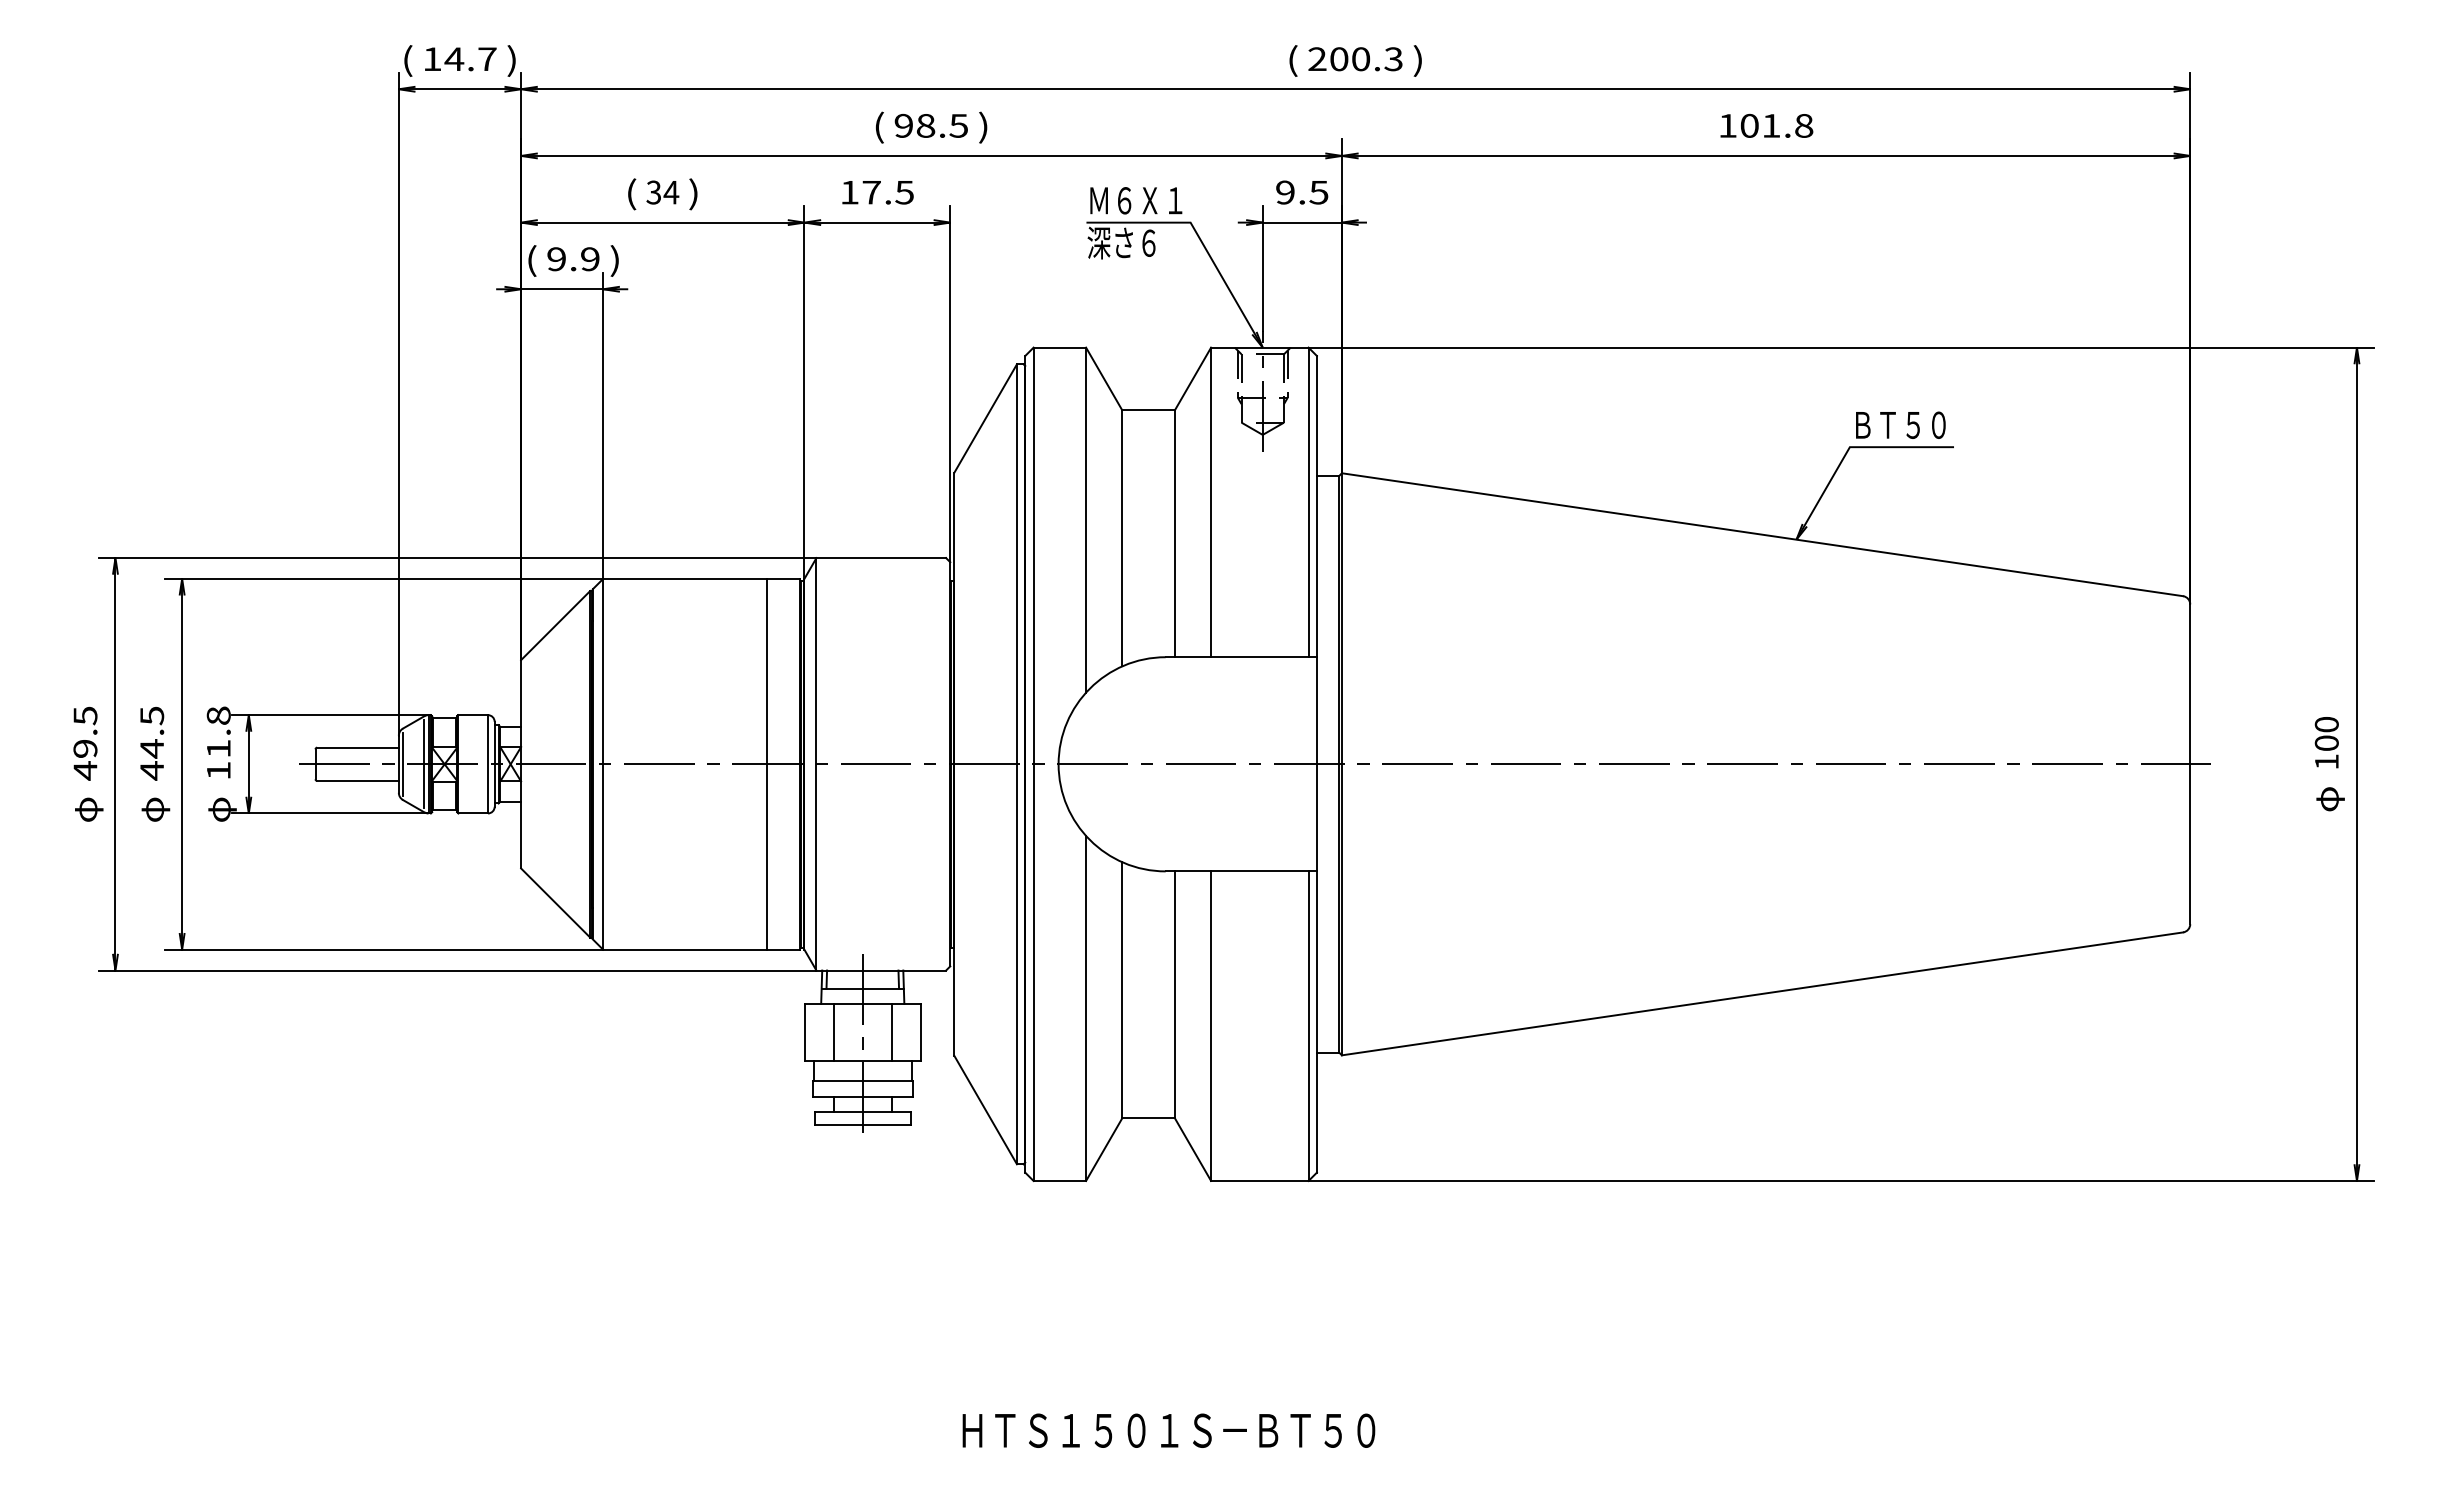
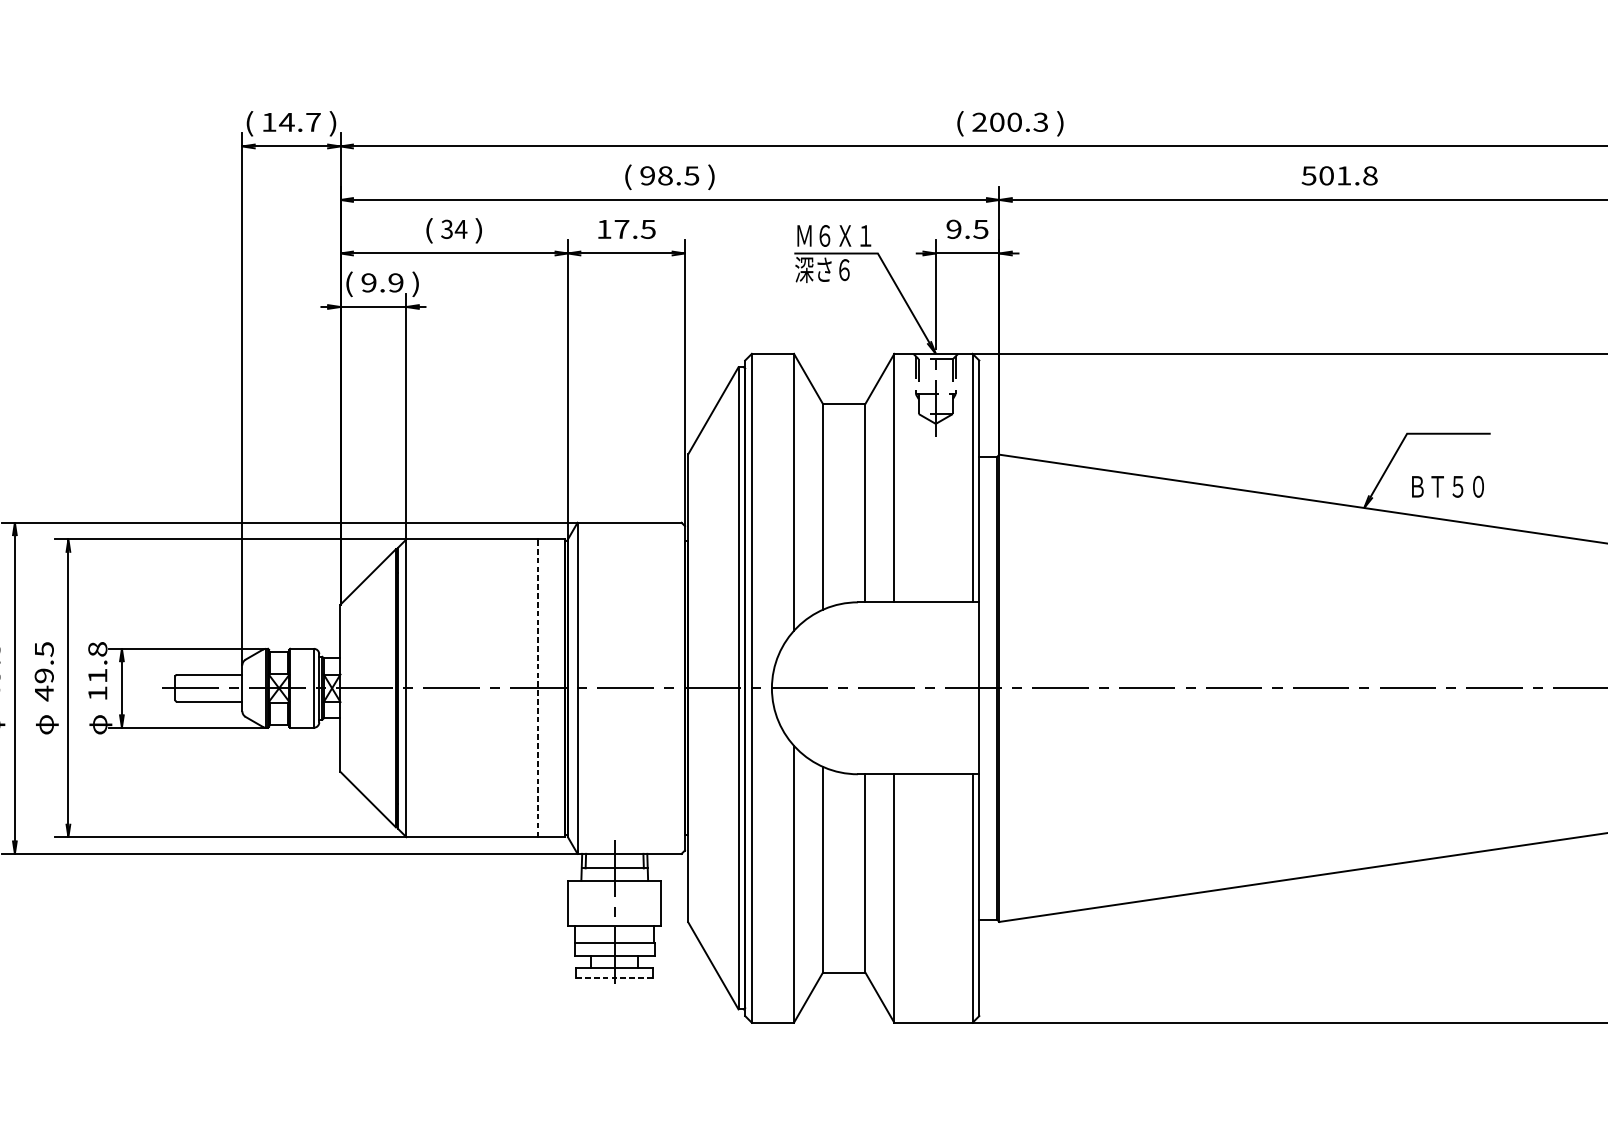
text: (1727, 125) -> (1308, 175), 101.8 -> 501.8
text: (1900, 424) -> (1447, 486), moved
text: (152, 748) -> (44, 675), 44.5 -> 49.5
line: (403, 763) -> (246, 687), removed
line: (766, 763) -> (537, 687), solid -> dashed
line: (424, 764) -> (262, 688), removed
line: (833, 1031) -> (591, 902), removed
line: (891, 1031) -> (637, 902), removed
line: (862, 1124) -> (614, 977), solid -> dashed

